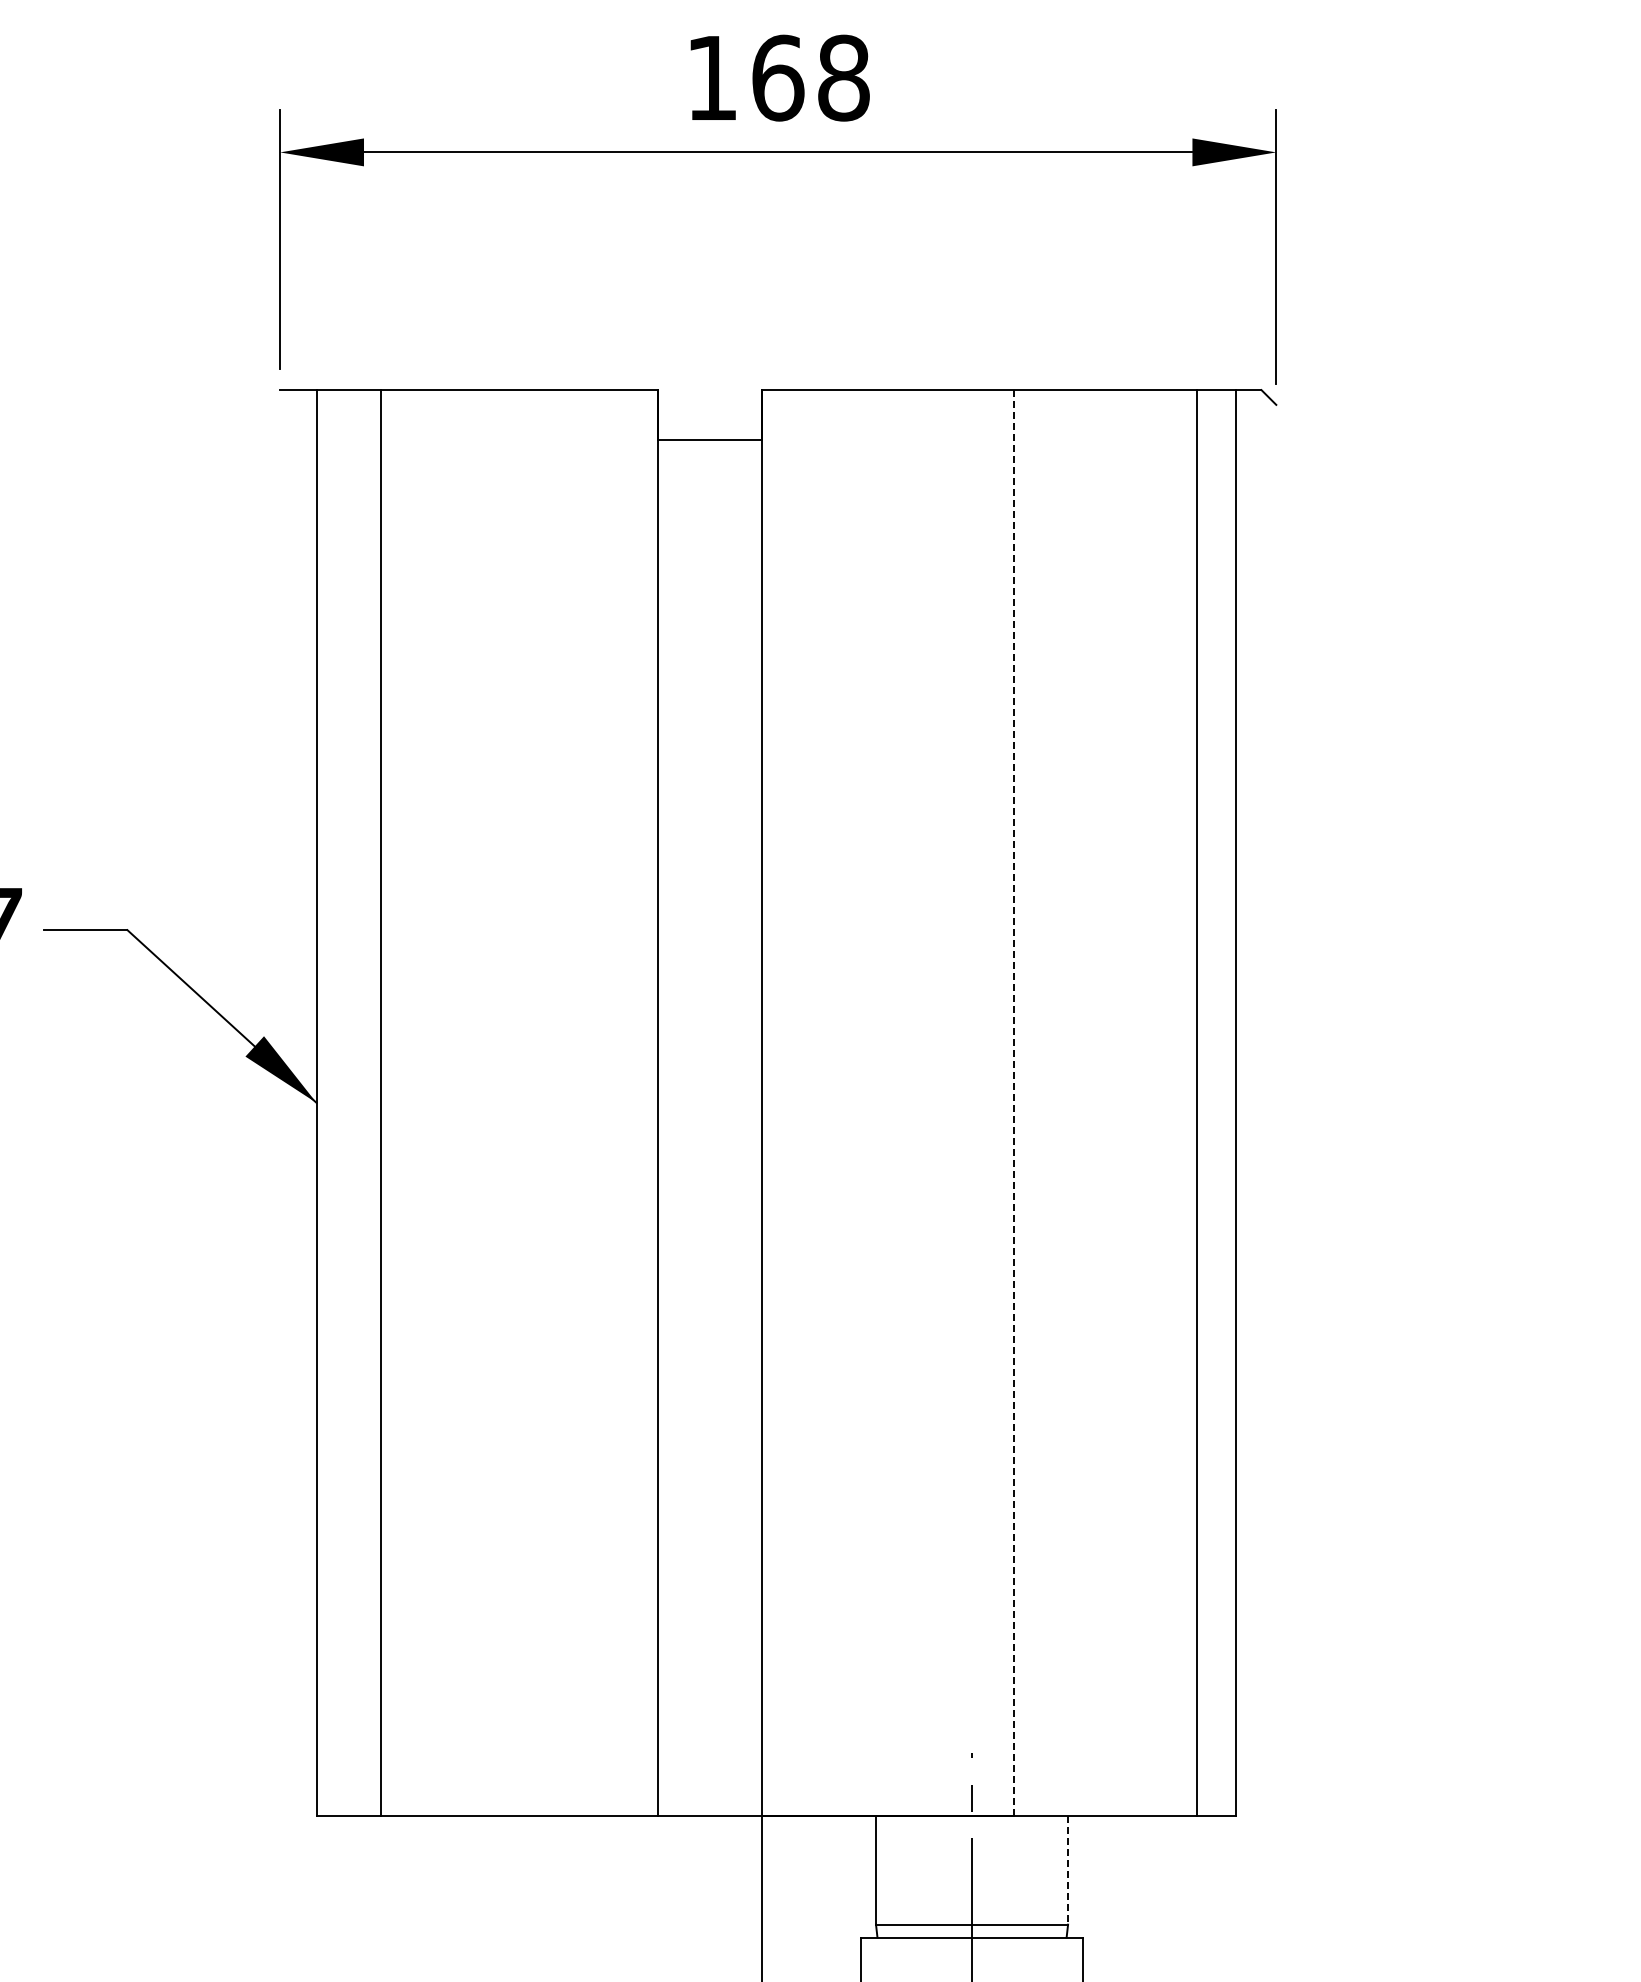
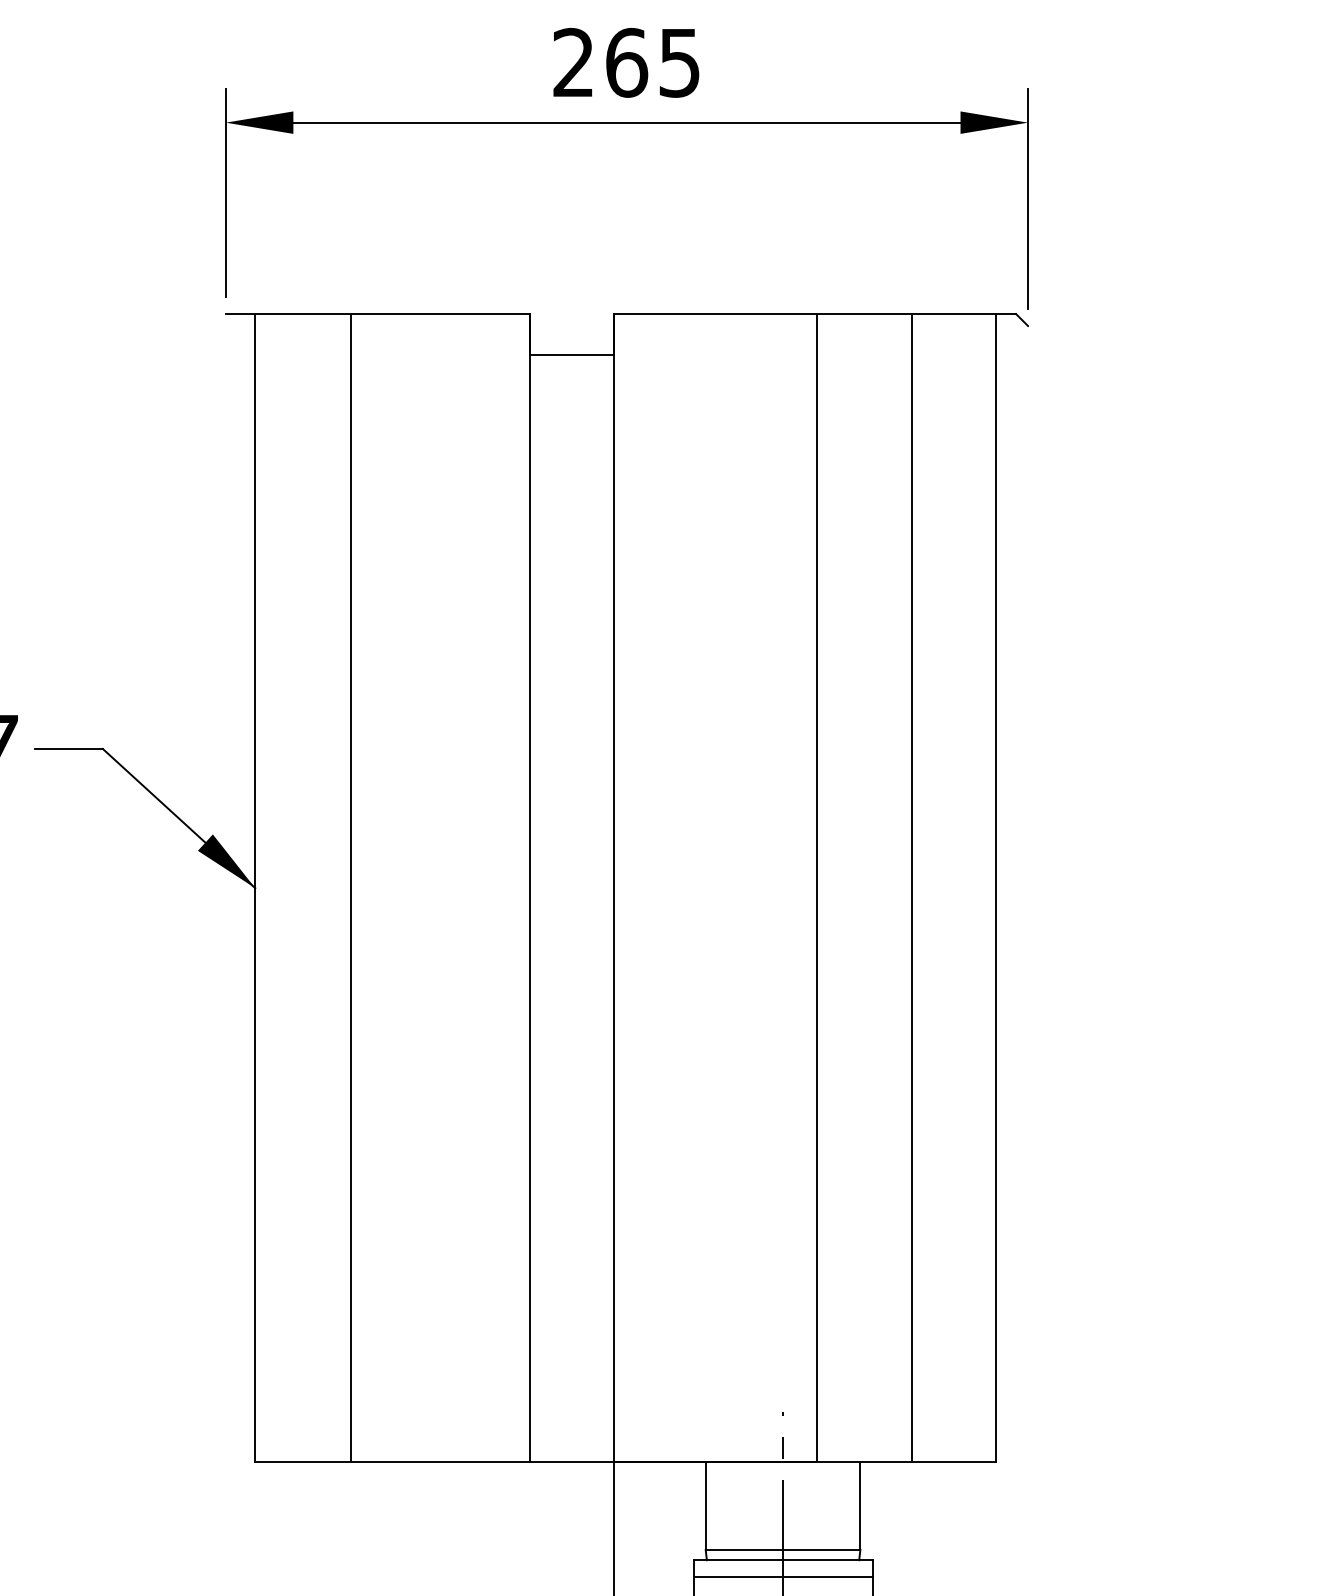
text: (778, 77) -> (627, 62), 168 -> 265
line: (381, 1102) -> (350, 887), moved
line: (1013, 1102) -> (816, 887), dashed -> solid
line: (1196, 1102) -> (912, 887), moved
line: (1068, 1870) -> (860, 1506), dashed -> solid
line: (971, 1958) -> (782, 1577), added

